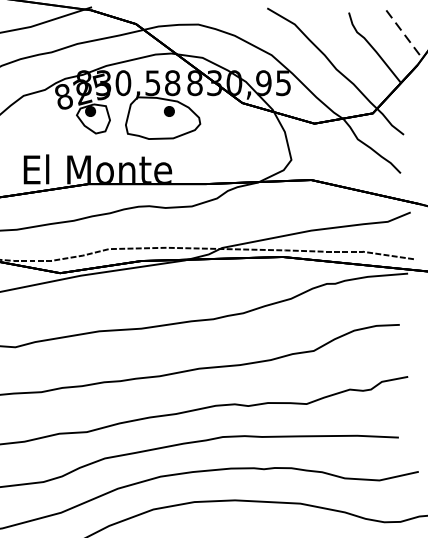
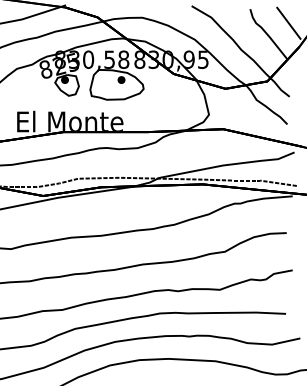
line: (402, 31) -> (288, 22), dashed -> solid

